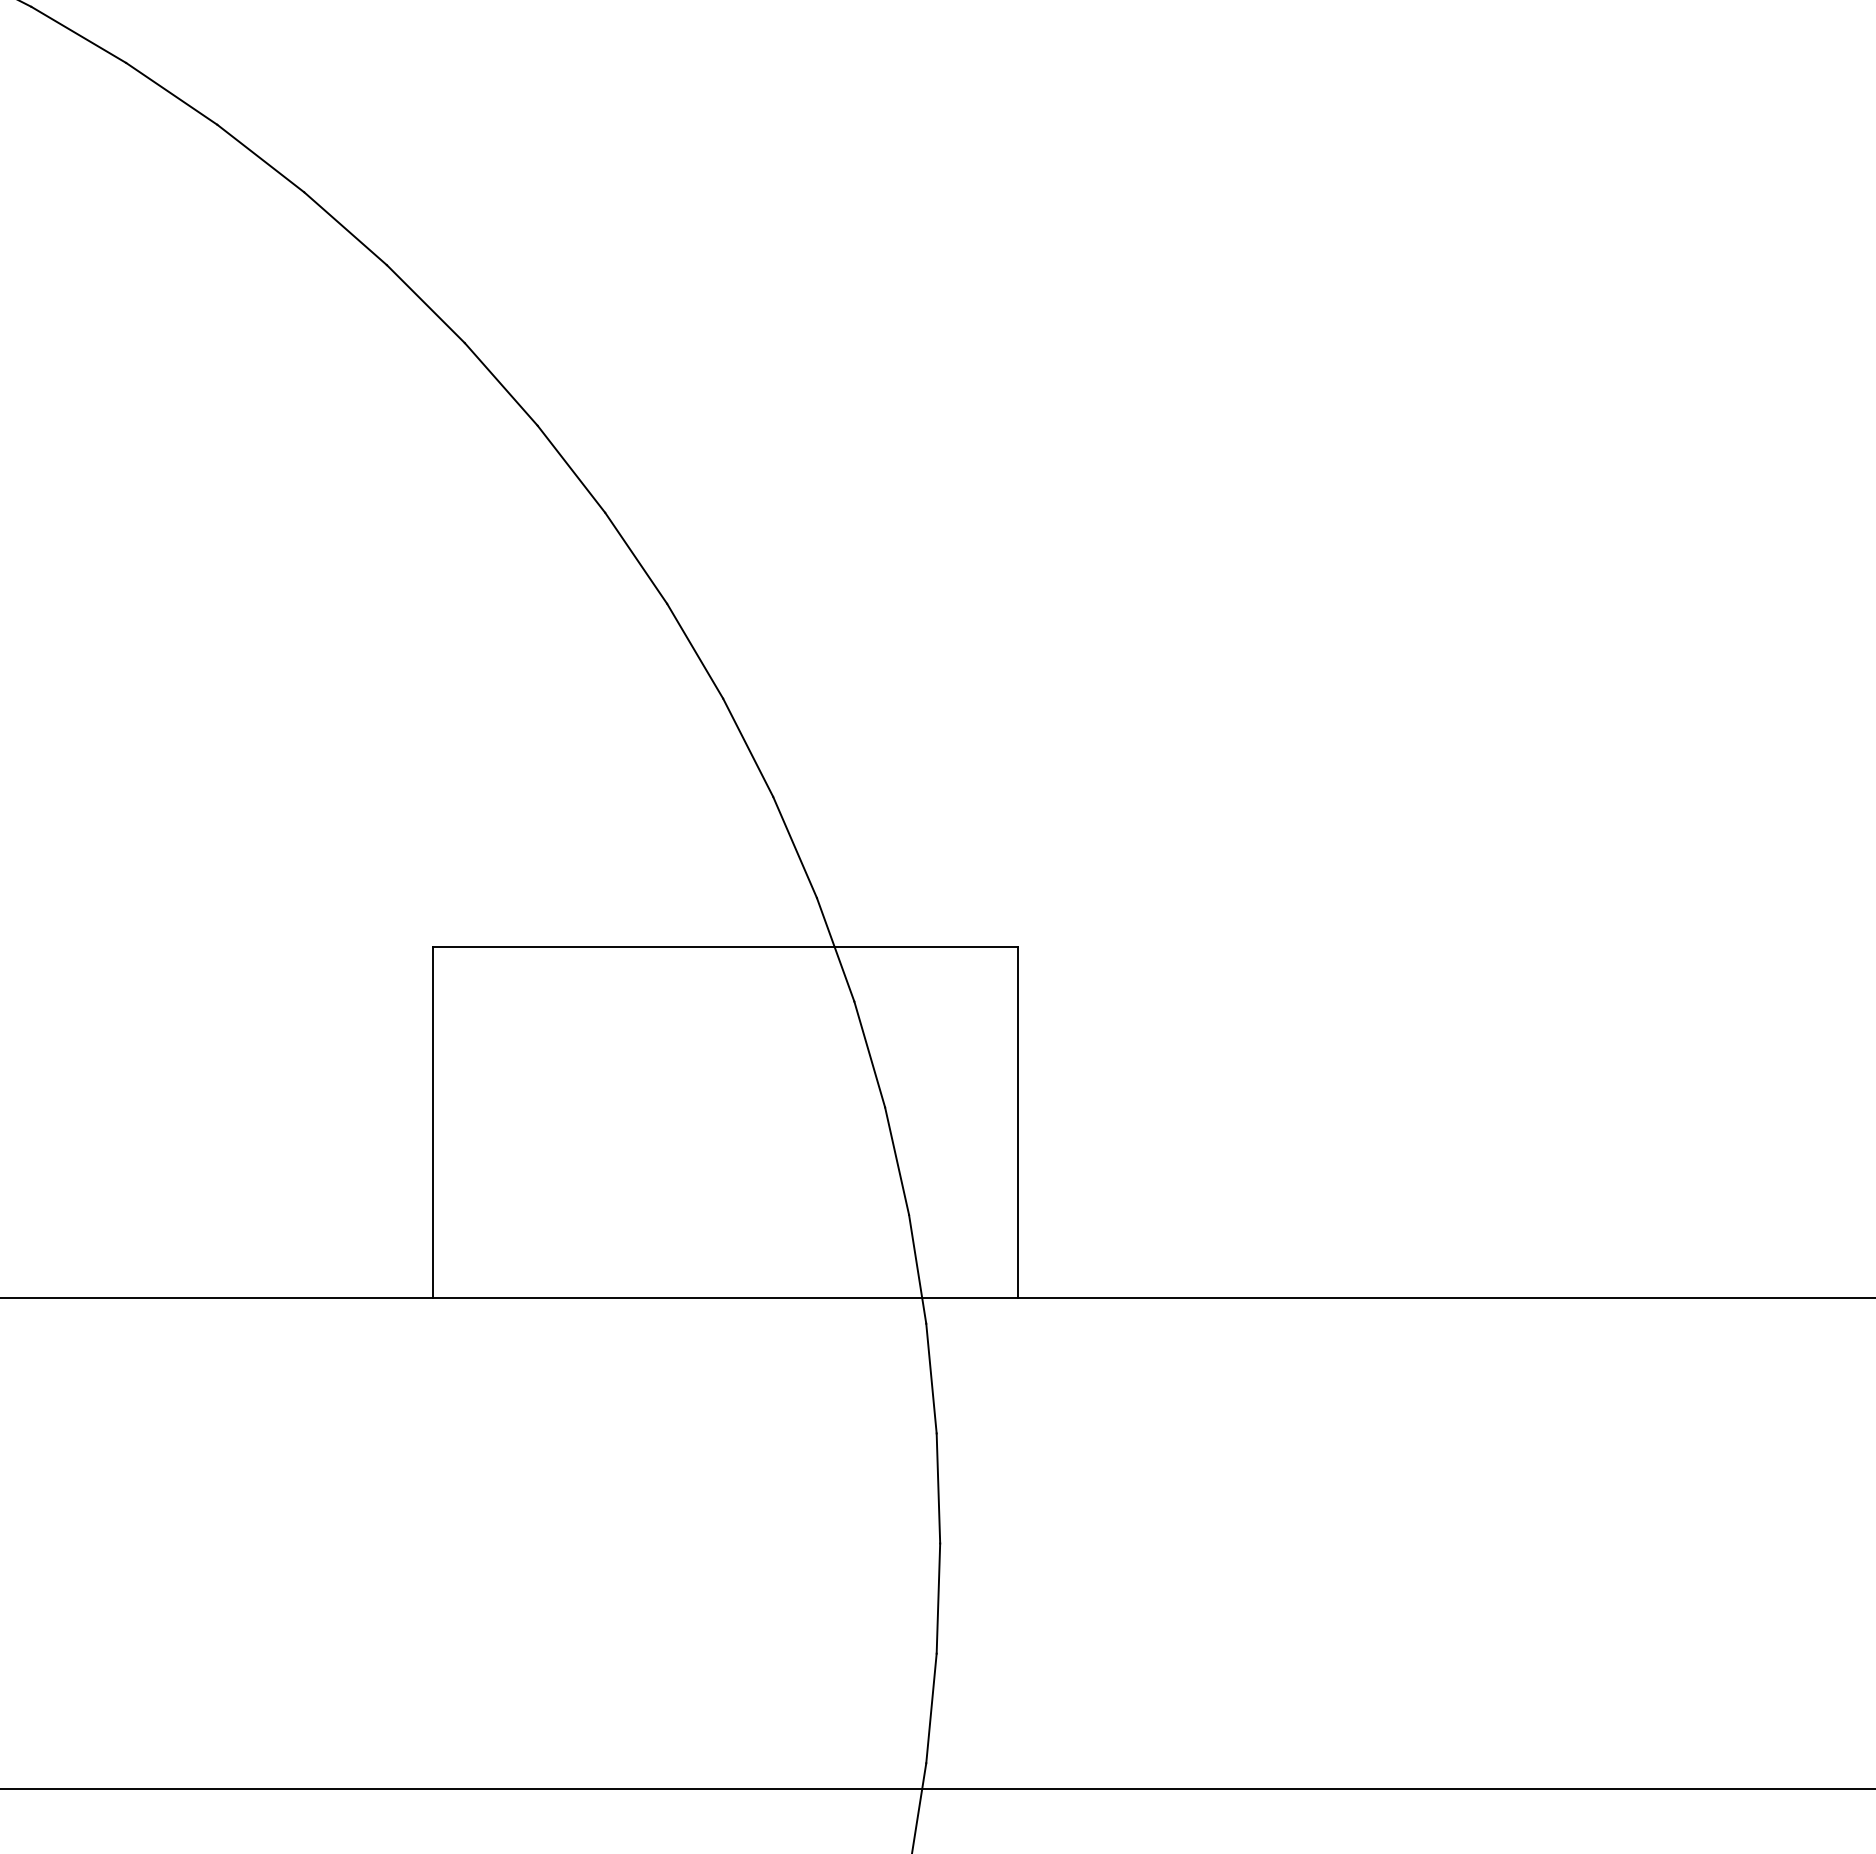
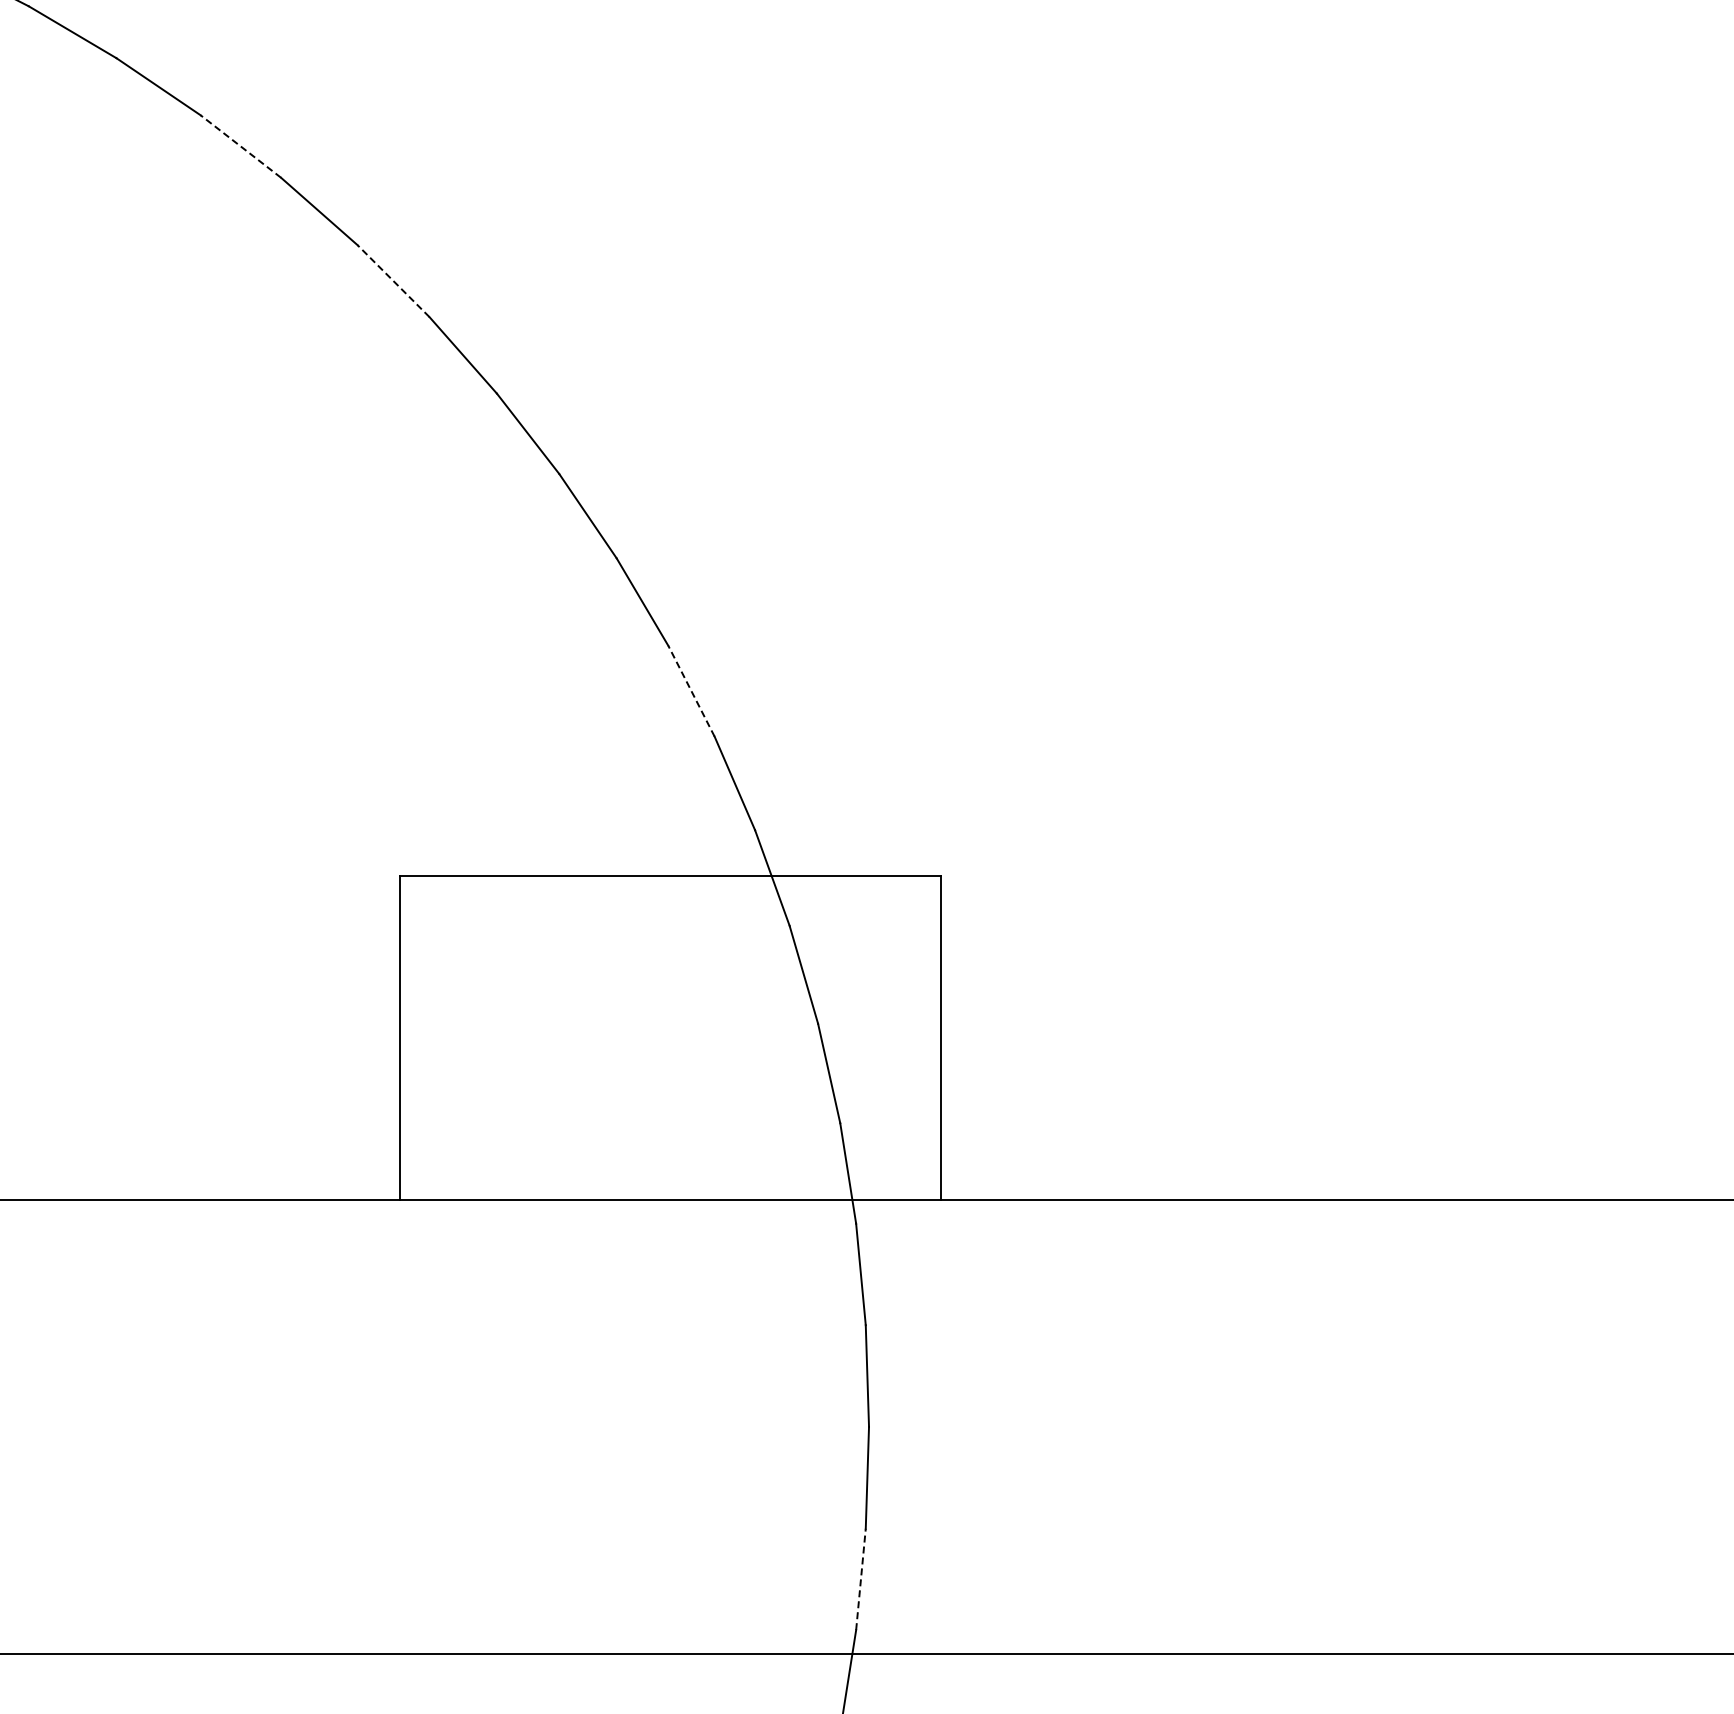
line: (260, 158) -> (240, 146), solid -> dashed
line: (425, 304) -> (393, 281), solid -> dashed
line: (748, 747) -> (691, 691), solid -> dashed
line: (930, 1708) -> (860, 1579), solid -> dashed

